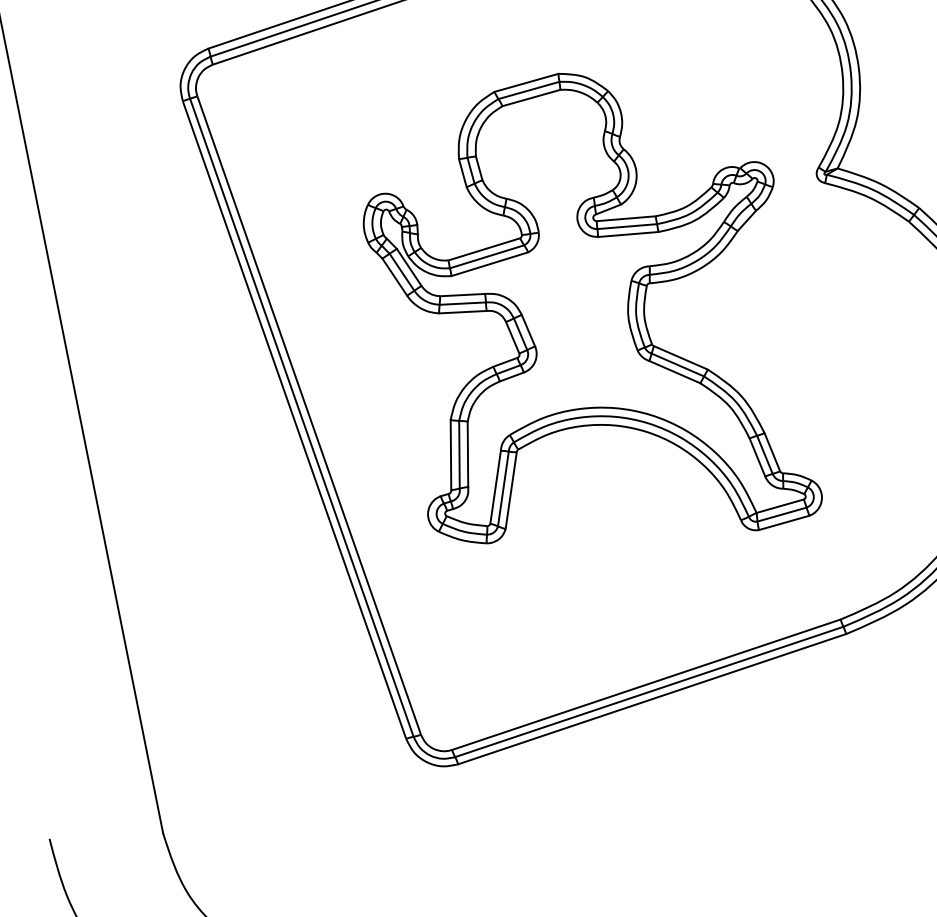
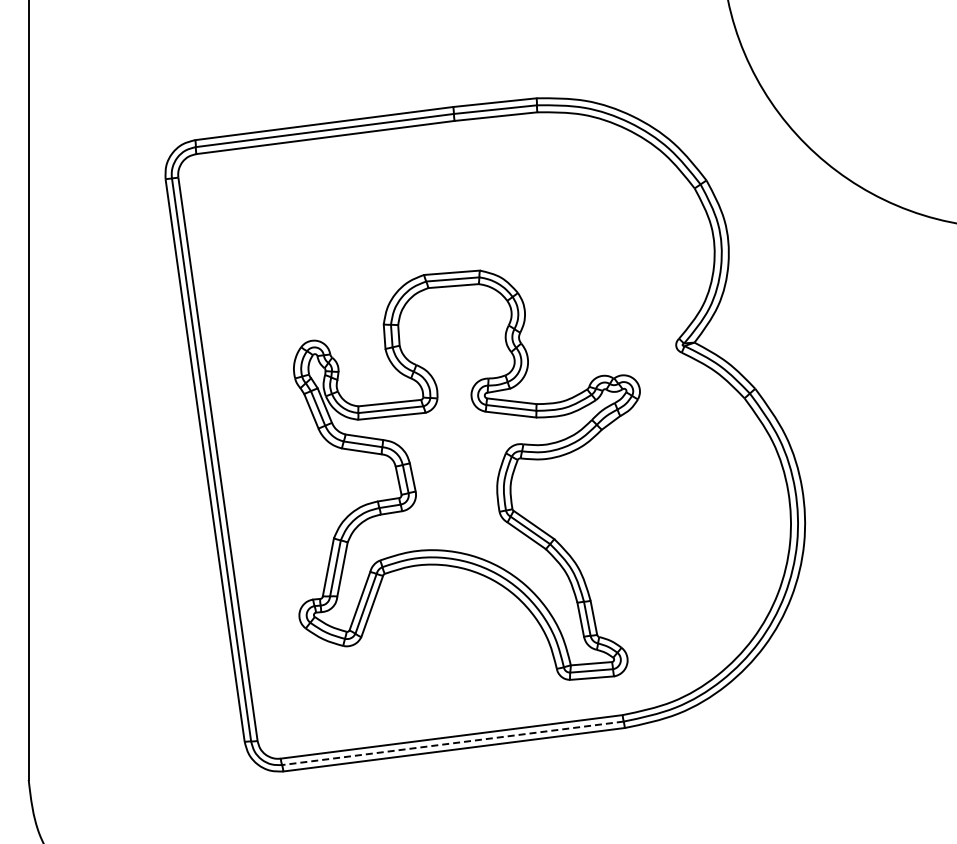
part: (590, 314) -> (466, 474), moved
line: (648, 692) -> (452, 743), solid -> dashed

